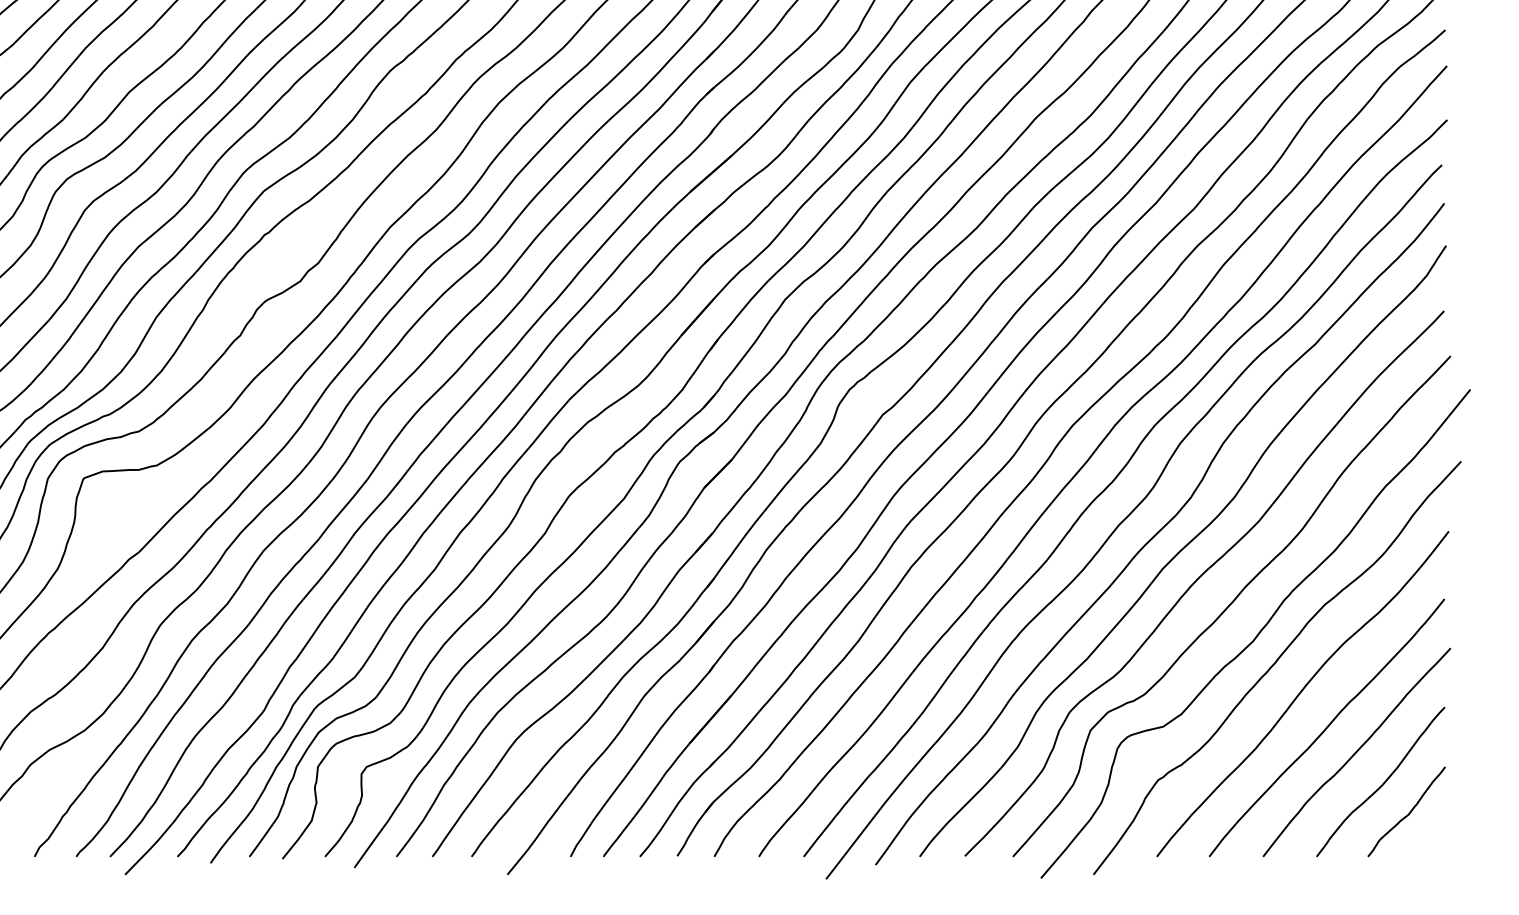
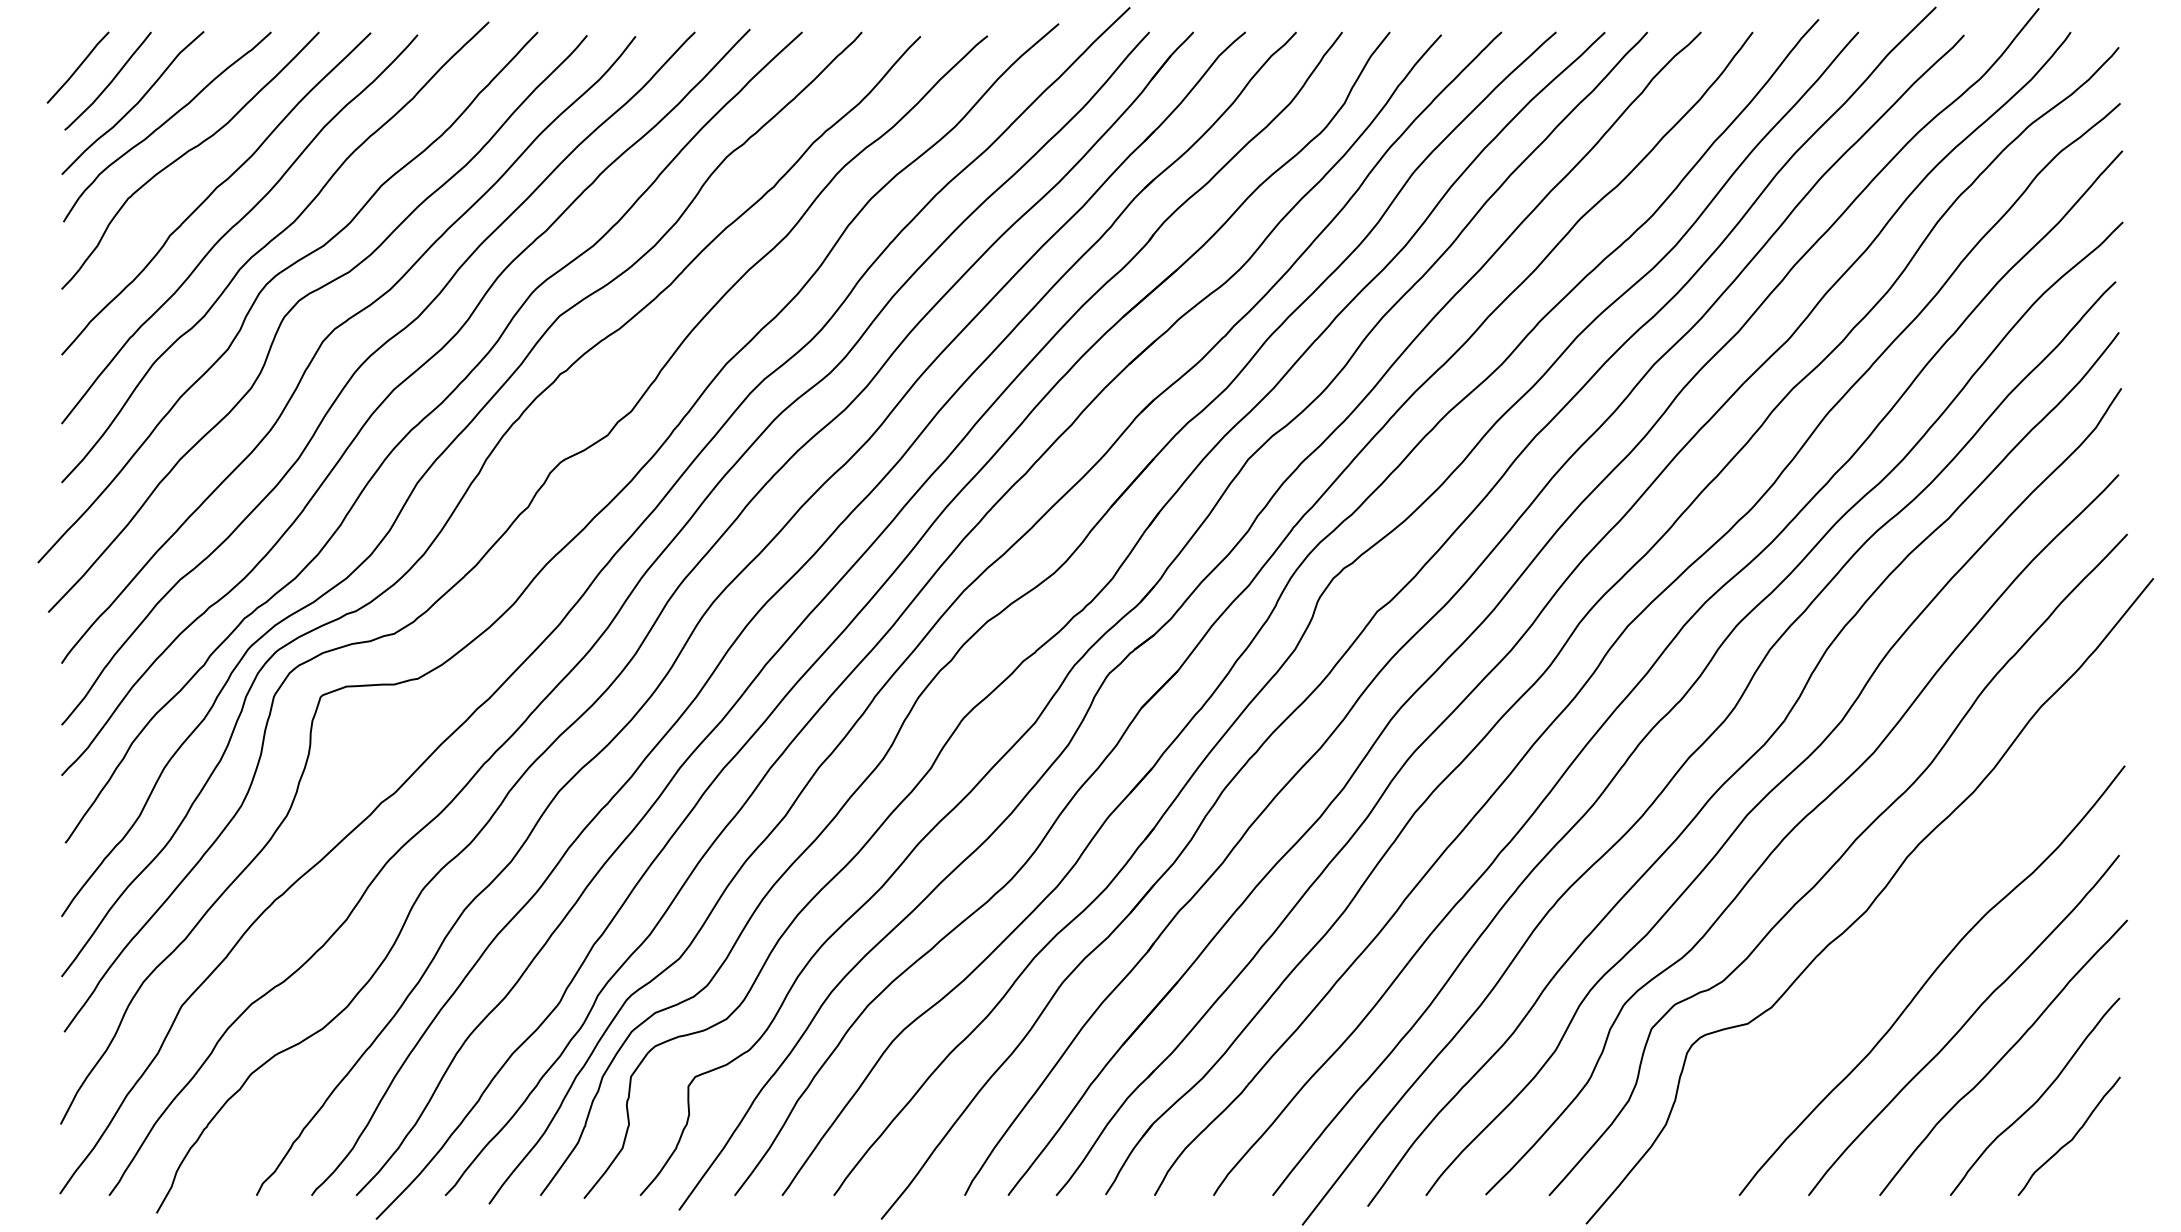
curve: (1274, 665) -> (1894, 942), removed

